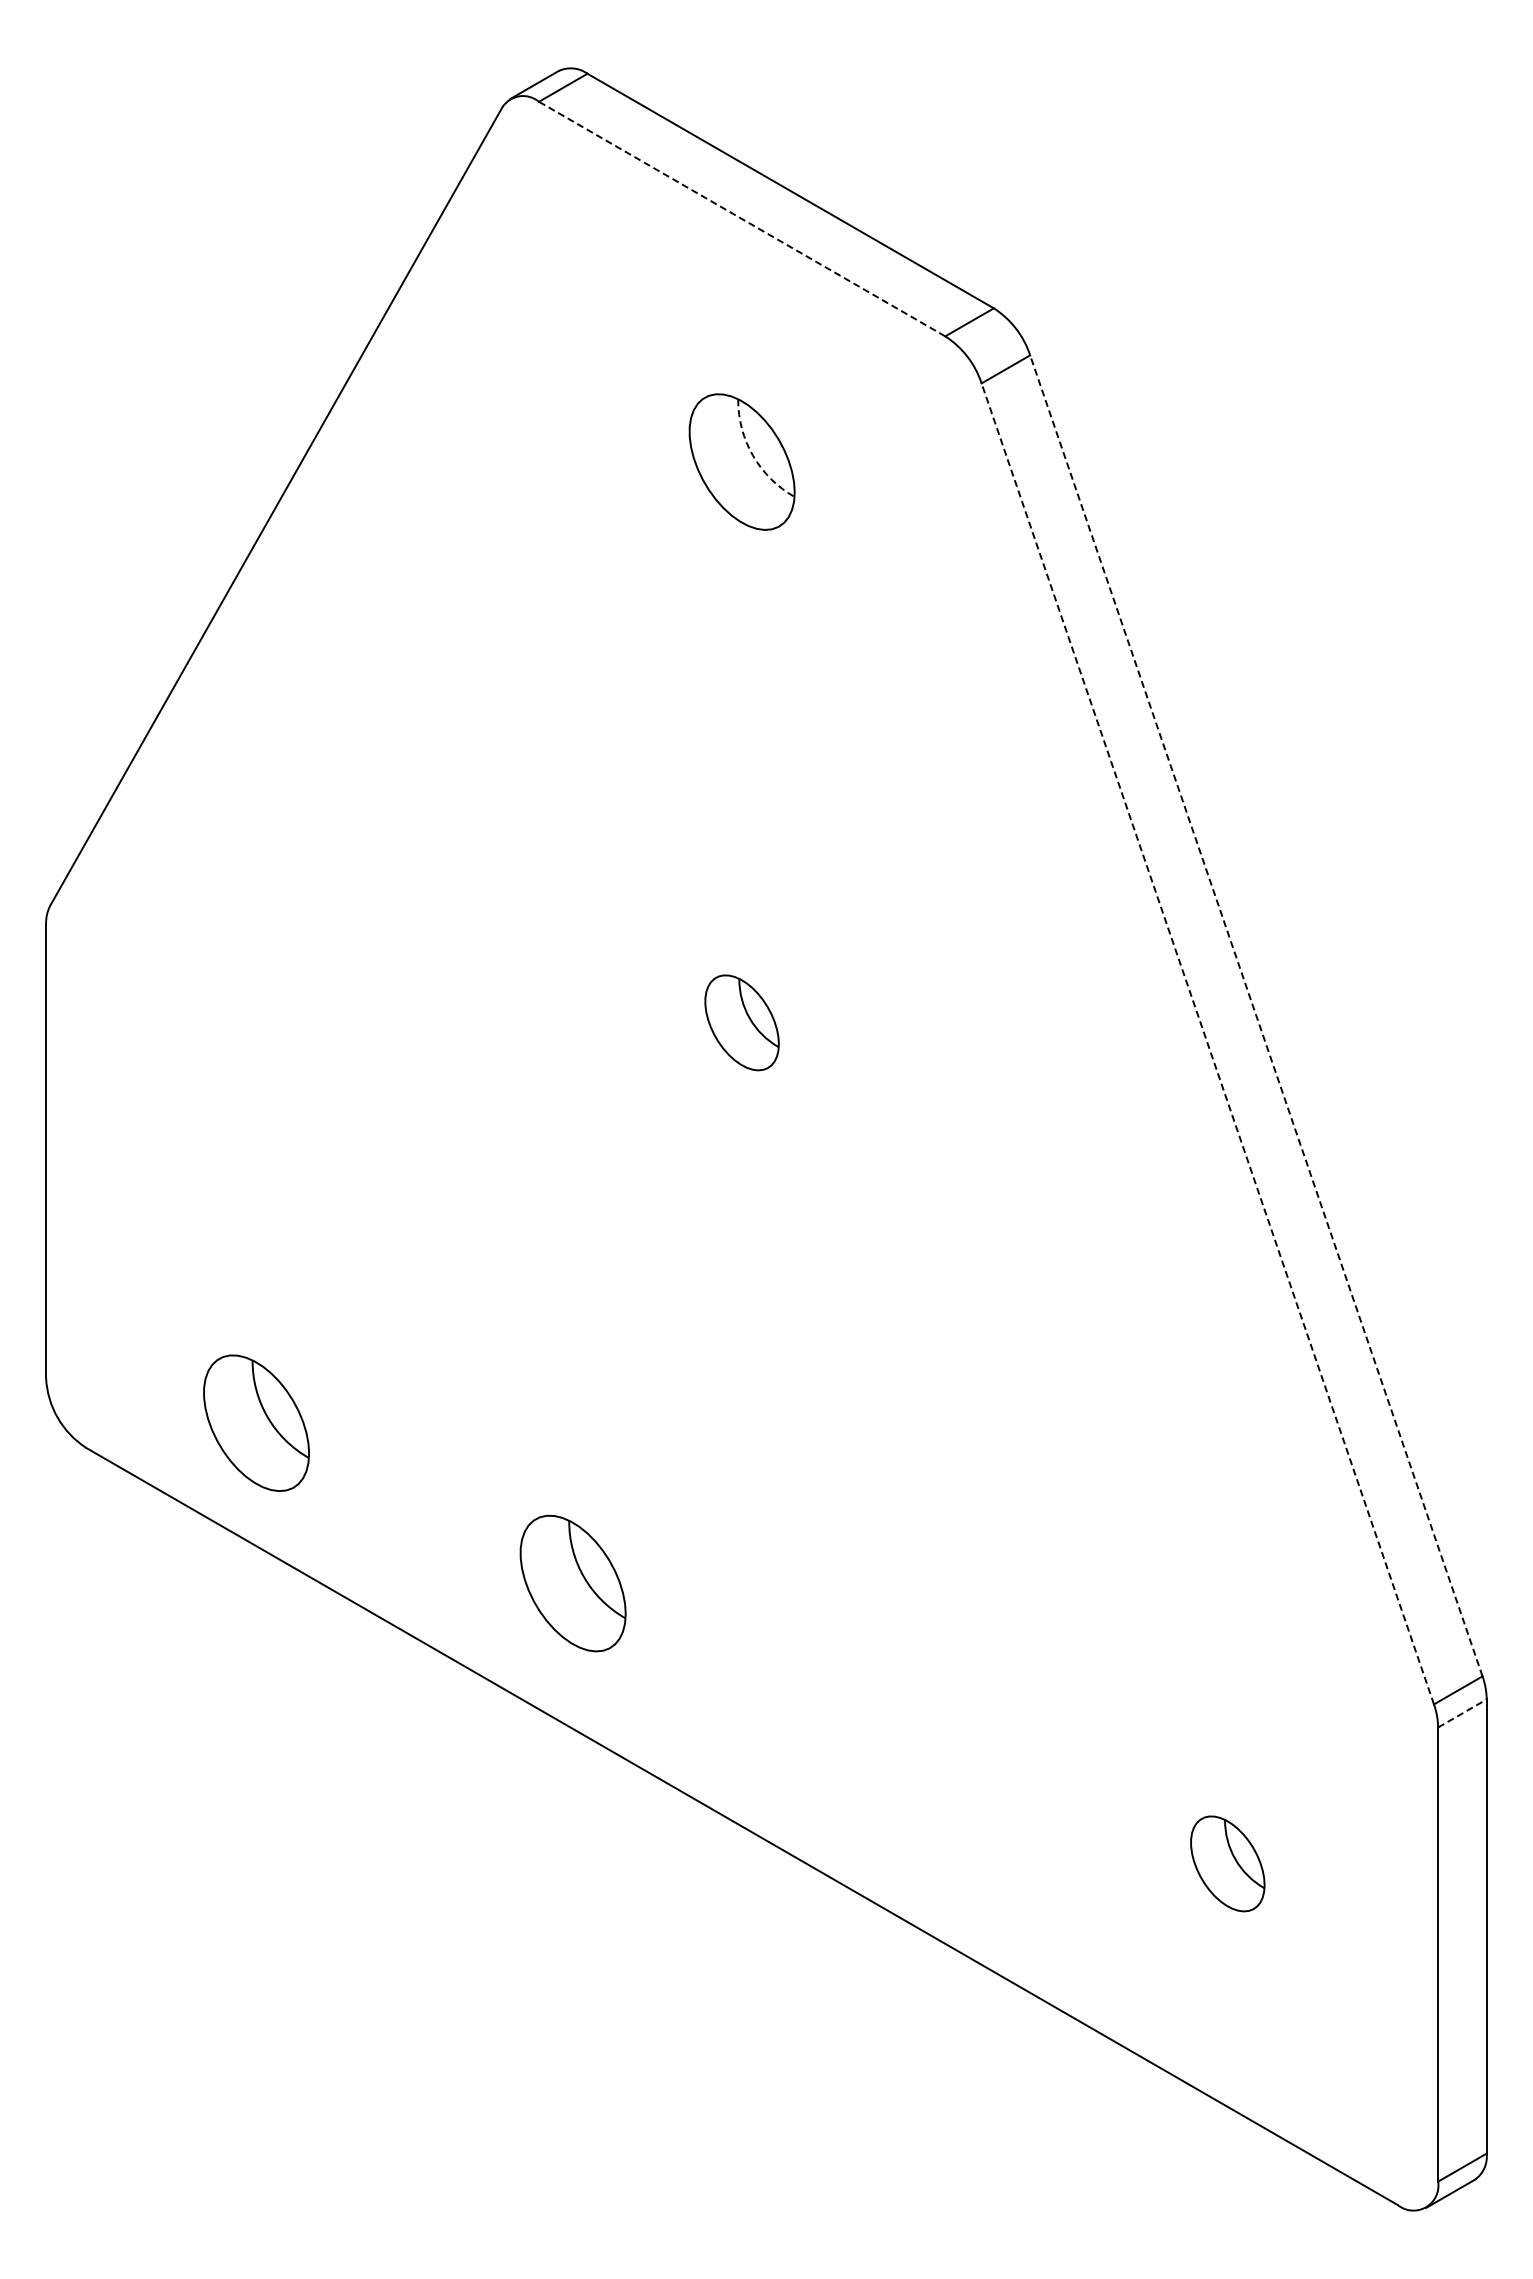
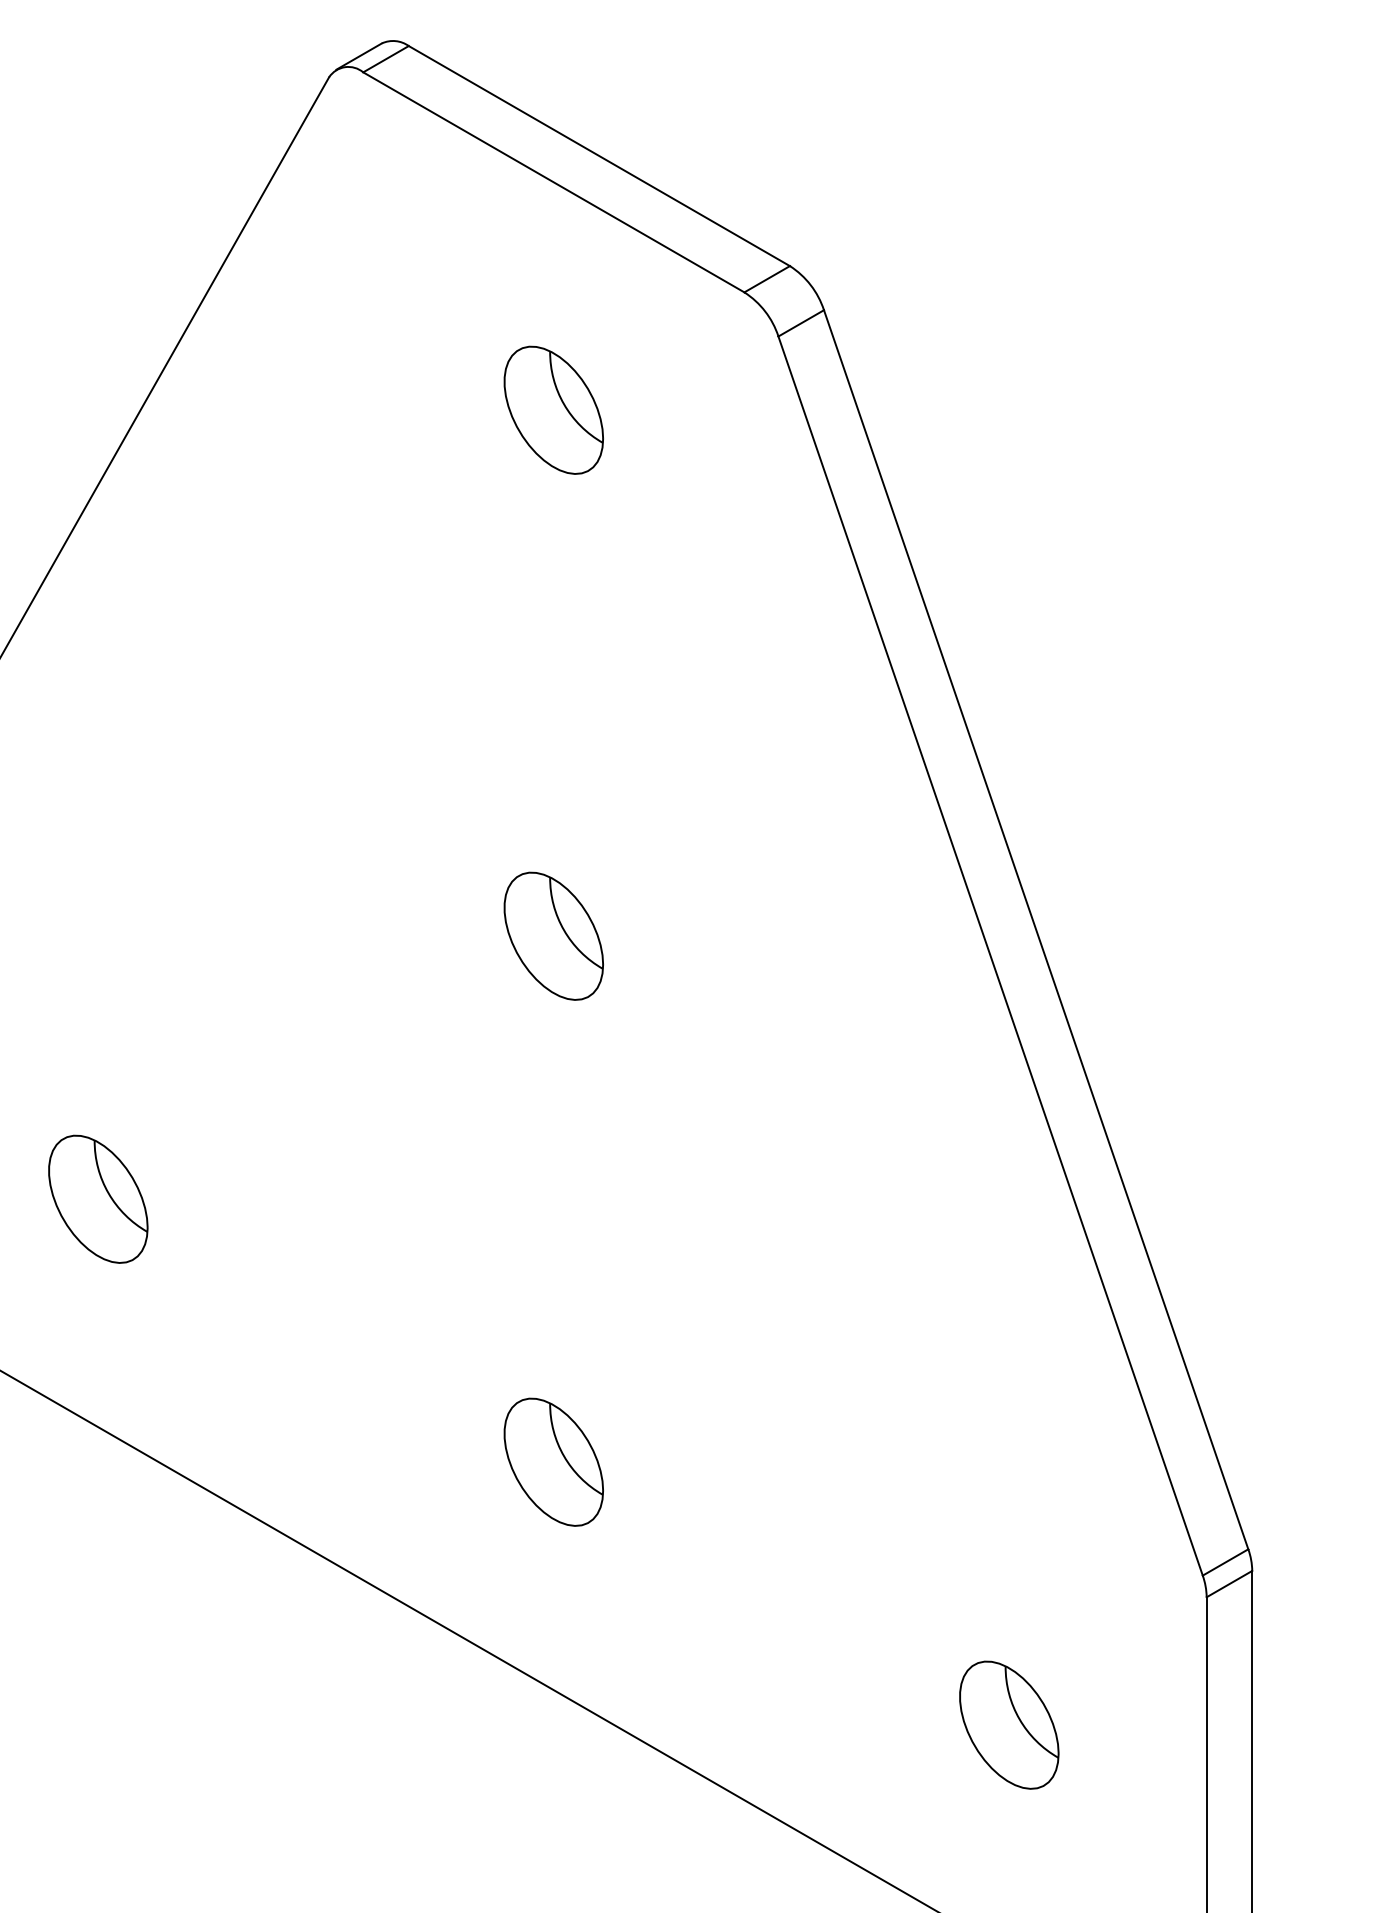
line: (742, 219) -> (554, 182), dashed -> solid
arc: (753, 455) -> (564, 404), dashed -> solid
line: (1256, 1015) -> (1036, 929), dashed -> solid
part: (741, 1022) -> (553, 935), size x1.43
line: (1207, 1043) -> (990, 955), dashed -> solid
part: (256, 1422) -> (98, 1198), moved
part: (572, 1583) -> (553, 1462), moved
line: (1462, 1713) -> (1229, 1584), dashed -> solid
part: (1227, 1863) -> (1009, 1724), size x1.43

